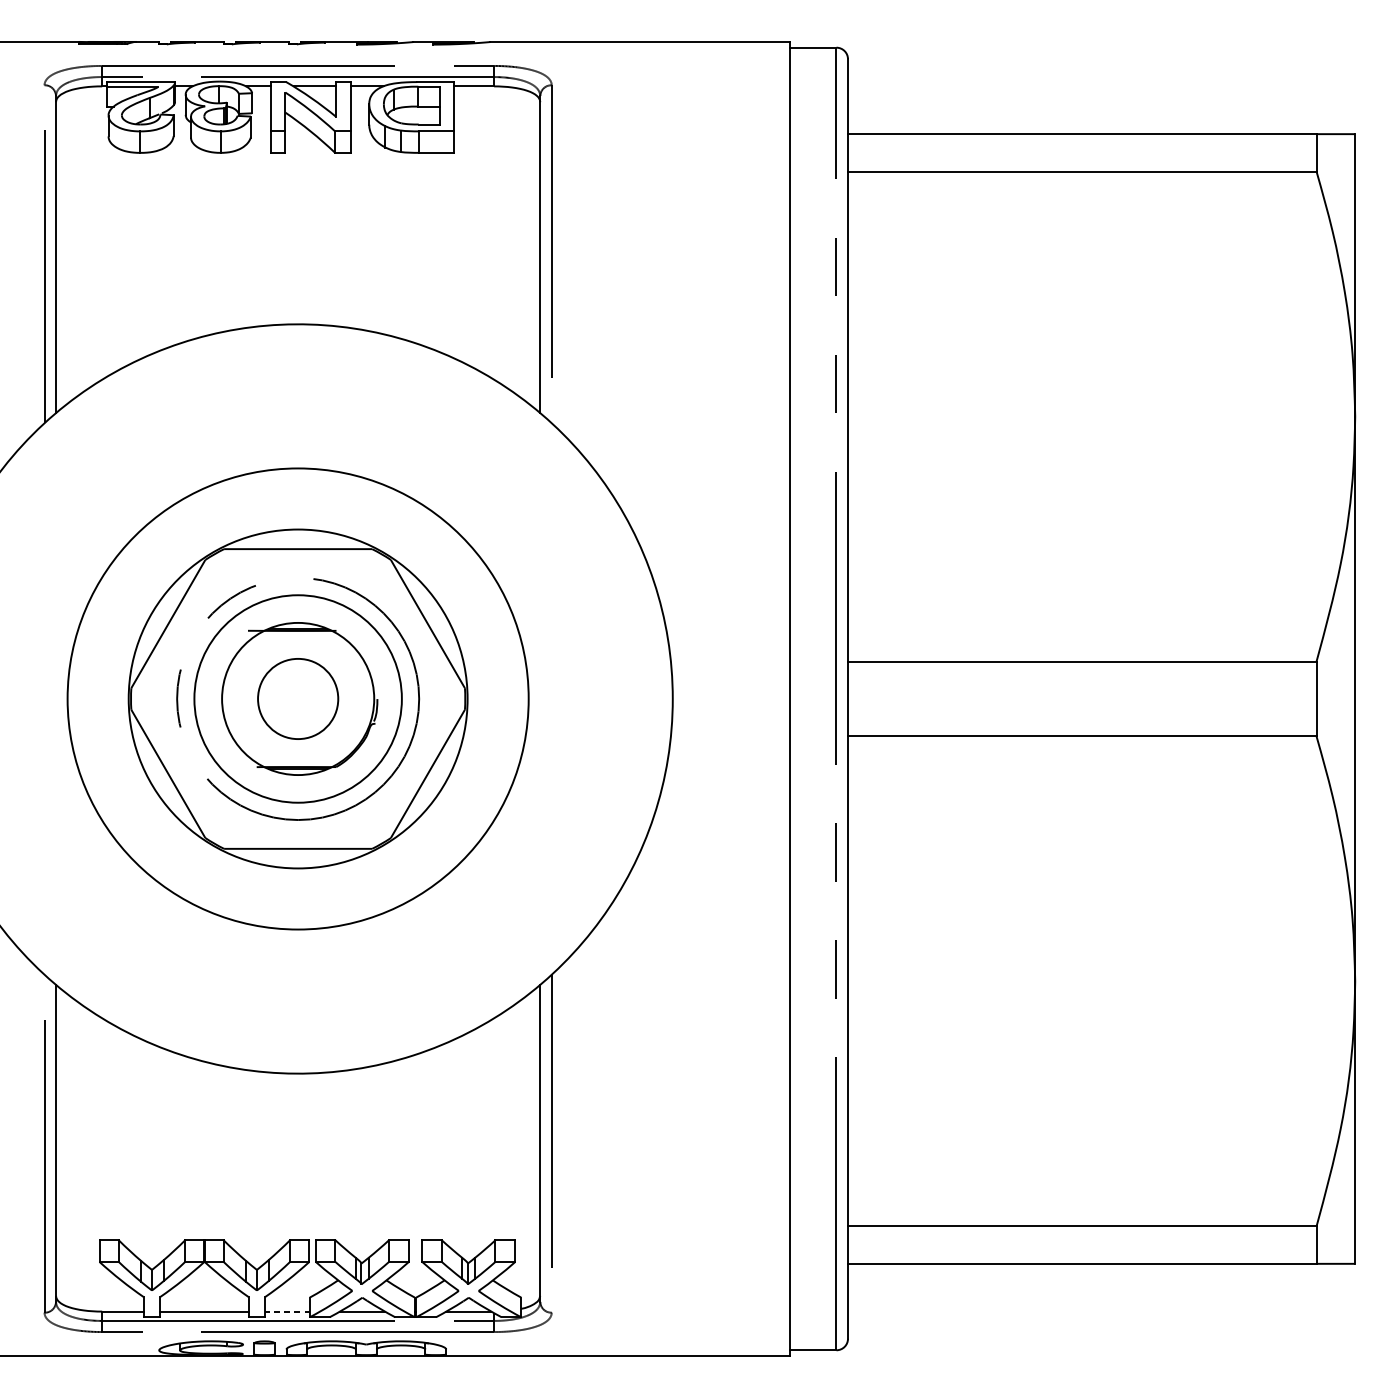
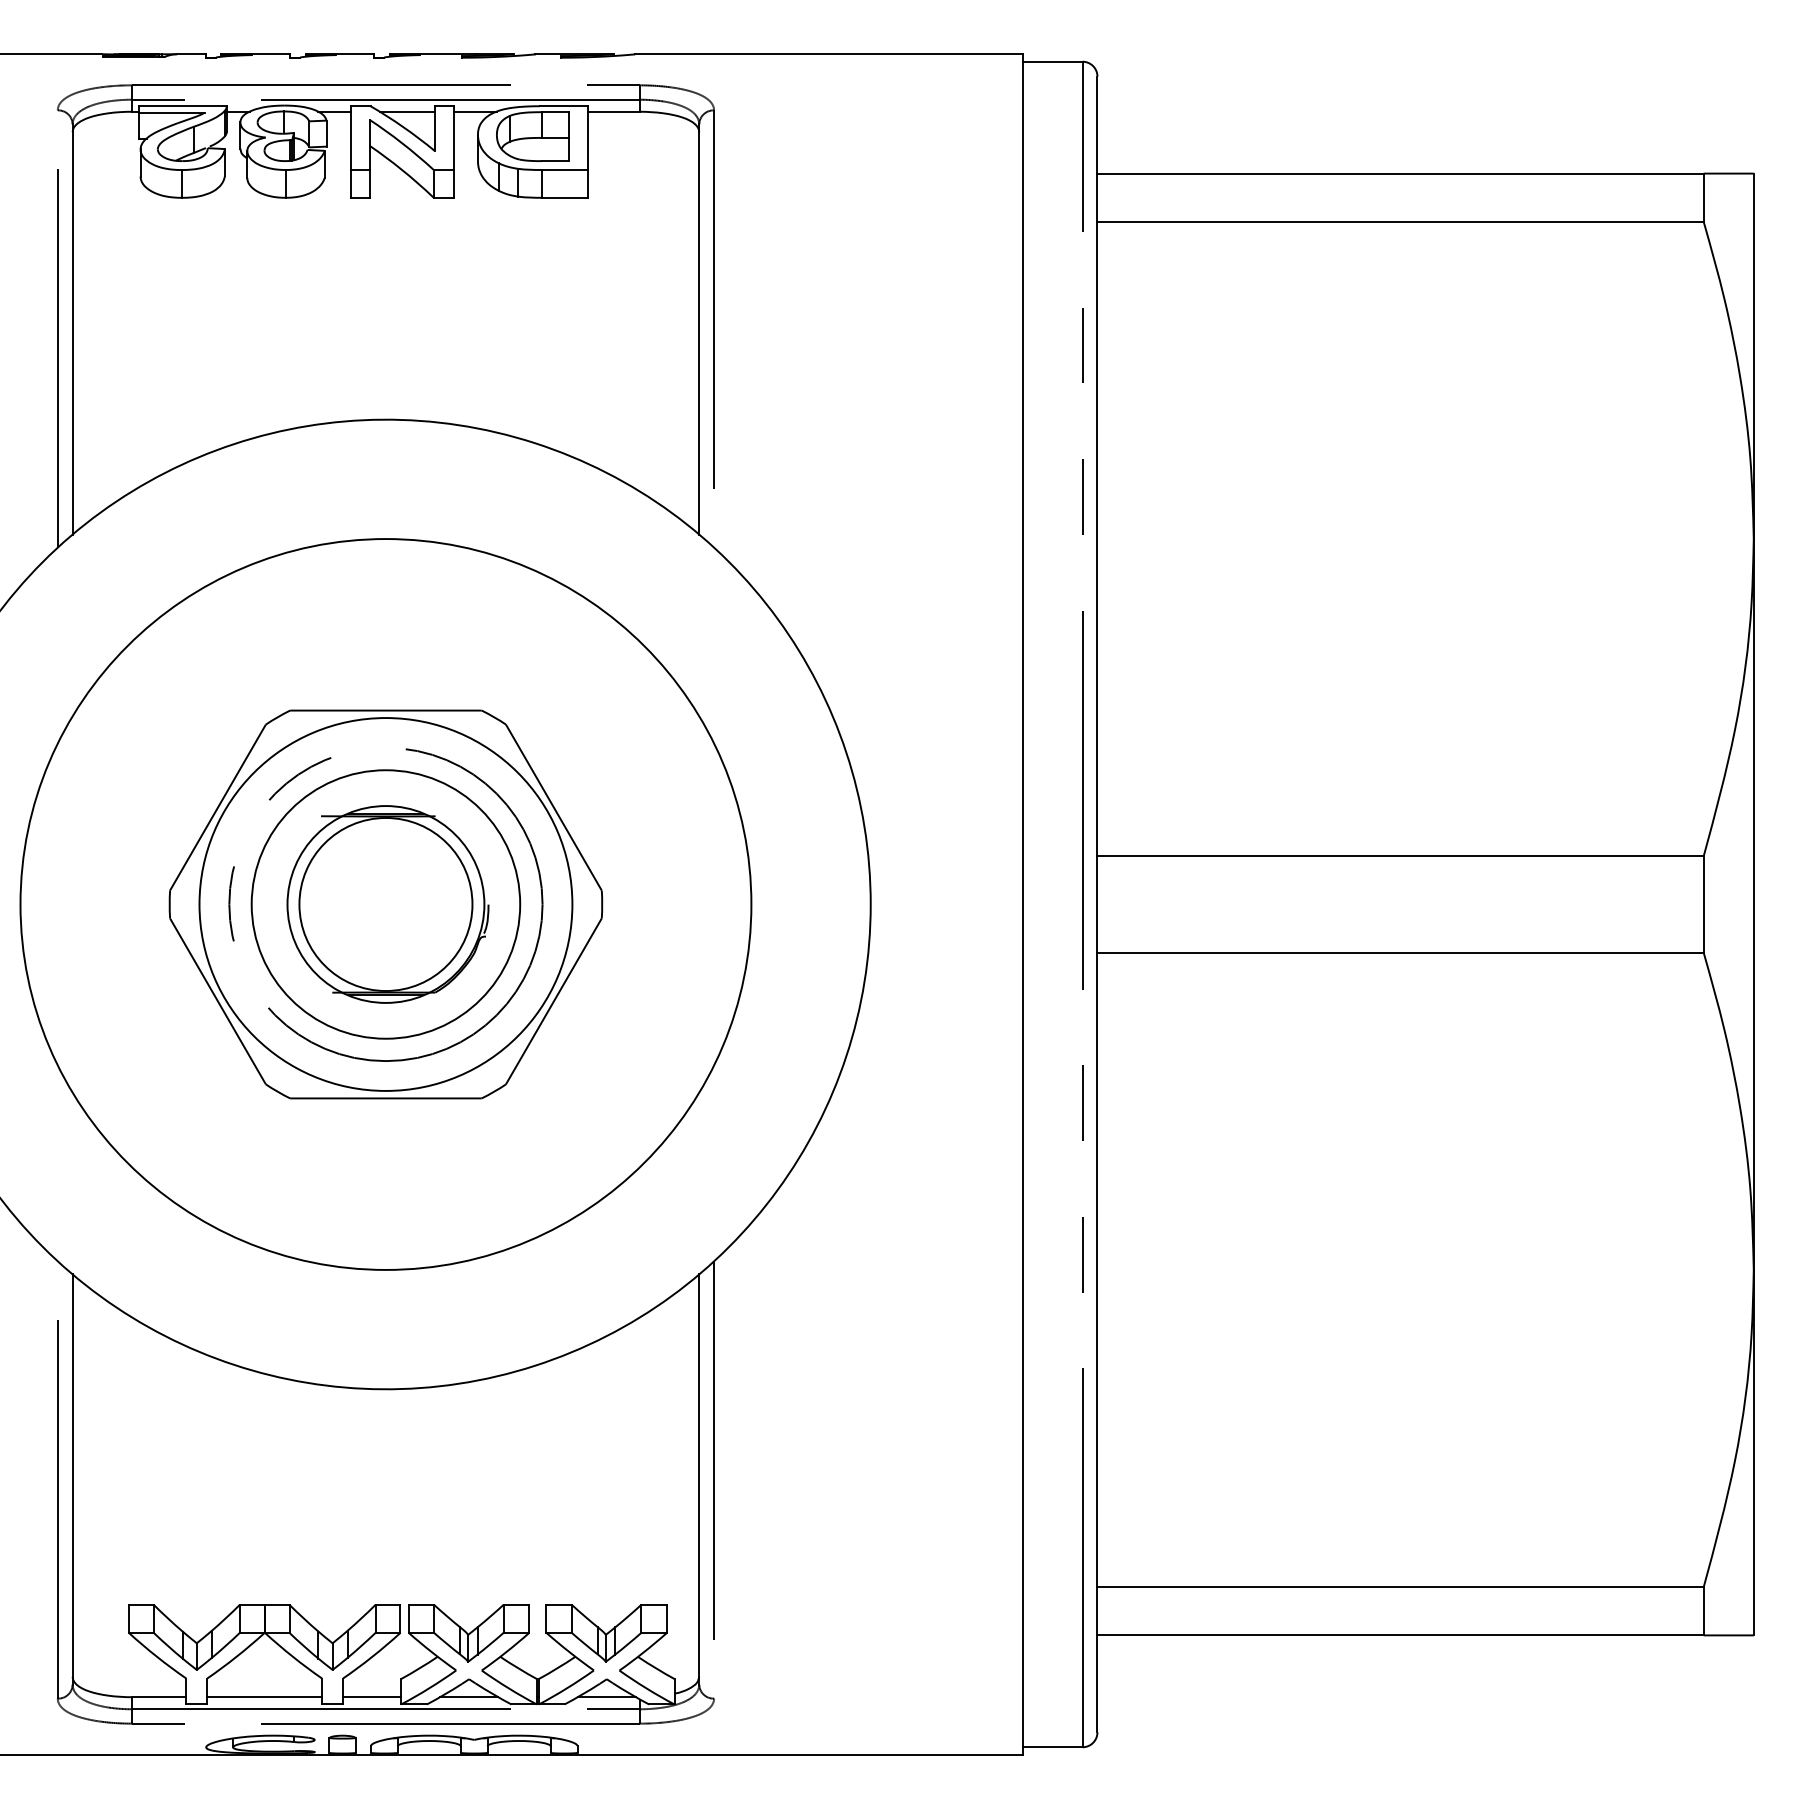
circle: (297, 699) -> (385, 904), size x0.62
circle: (297, 699) -> (385, 904), size x1.67
circle: (297, 699) -> (385, 904), size x1.67
line: (286, 1311) -> (371, 1697), dashed -> solid

